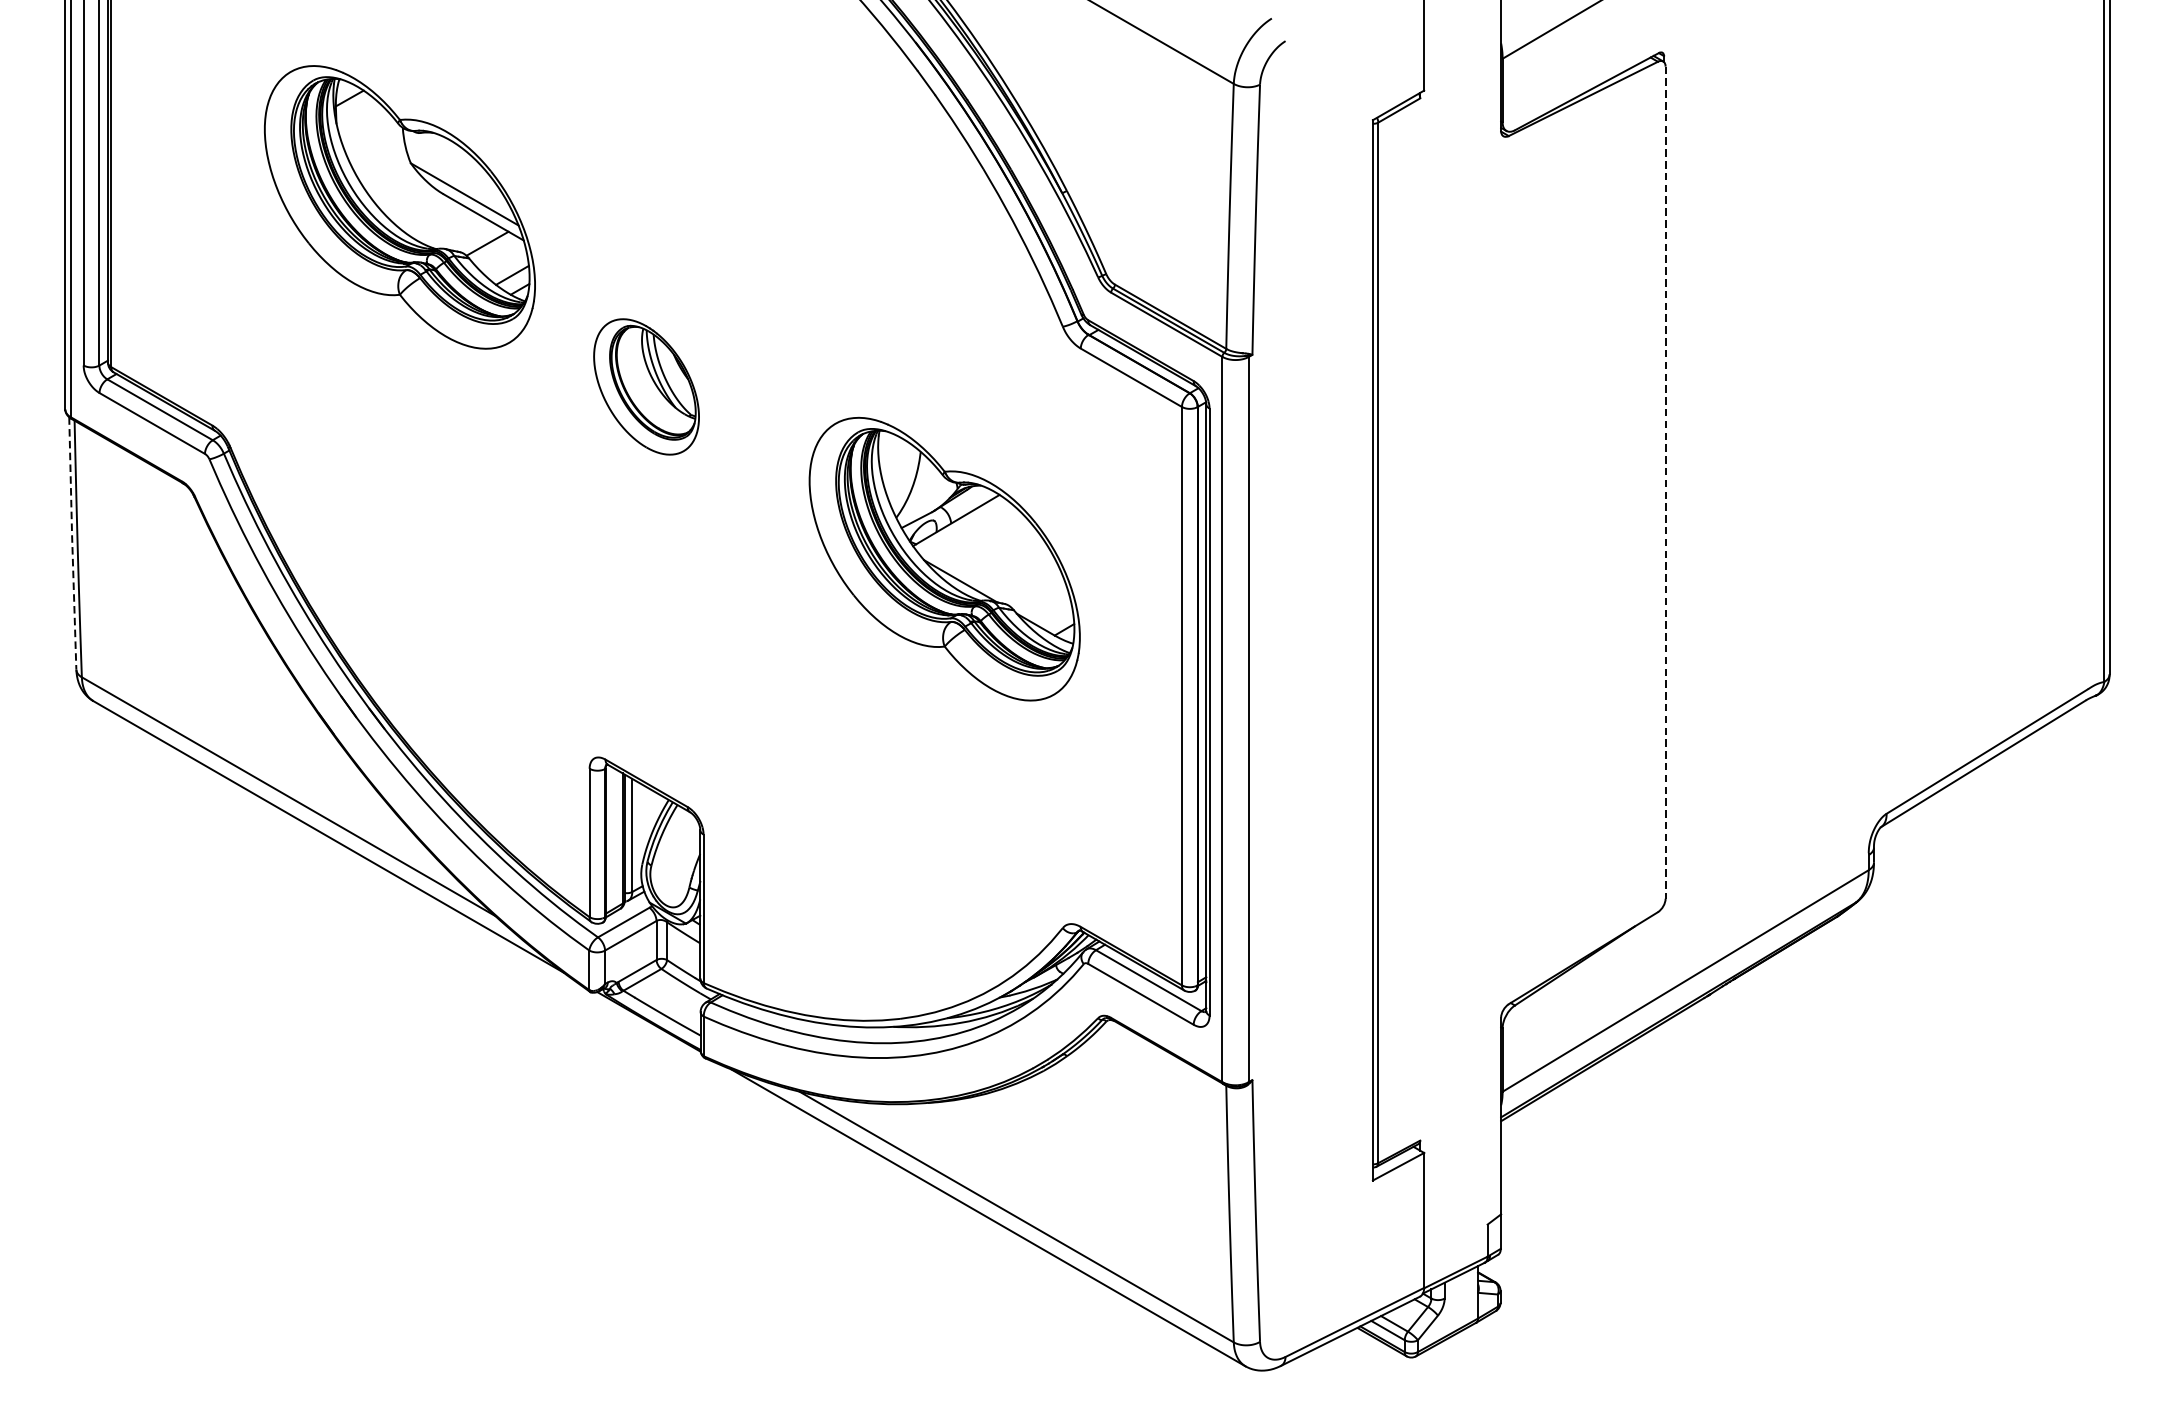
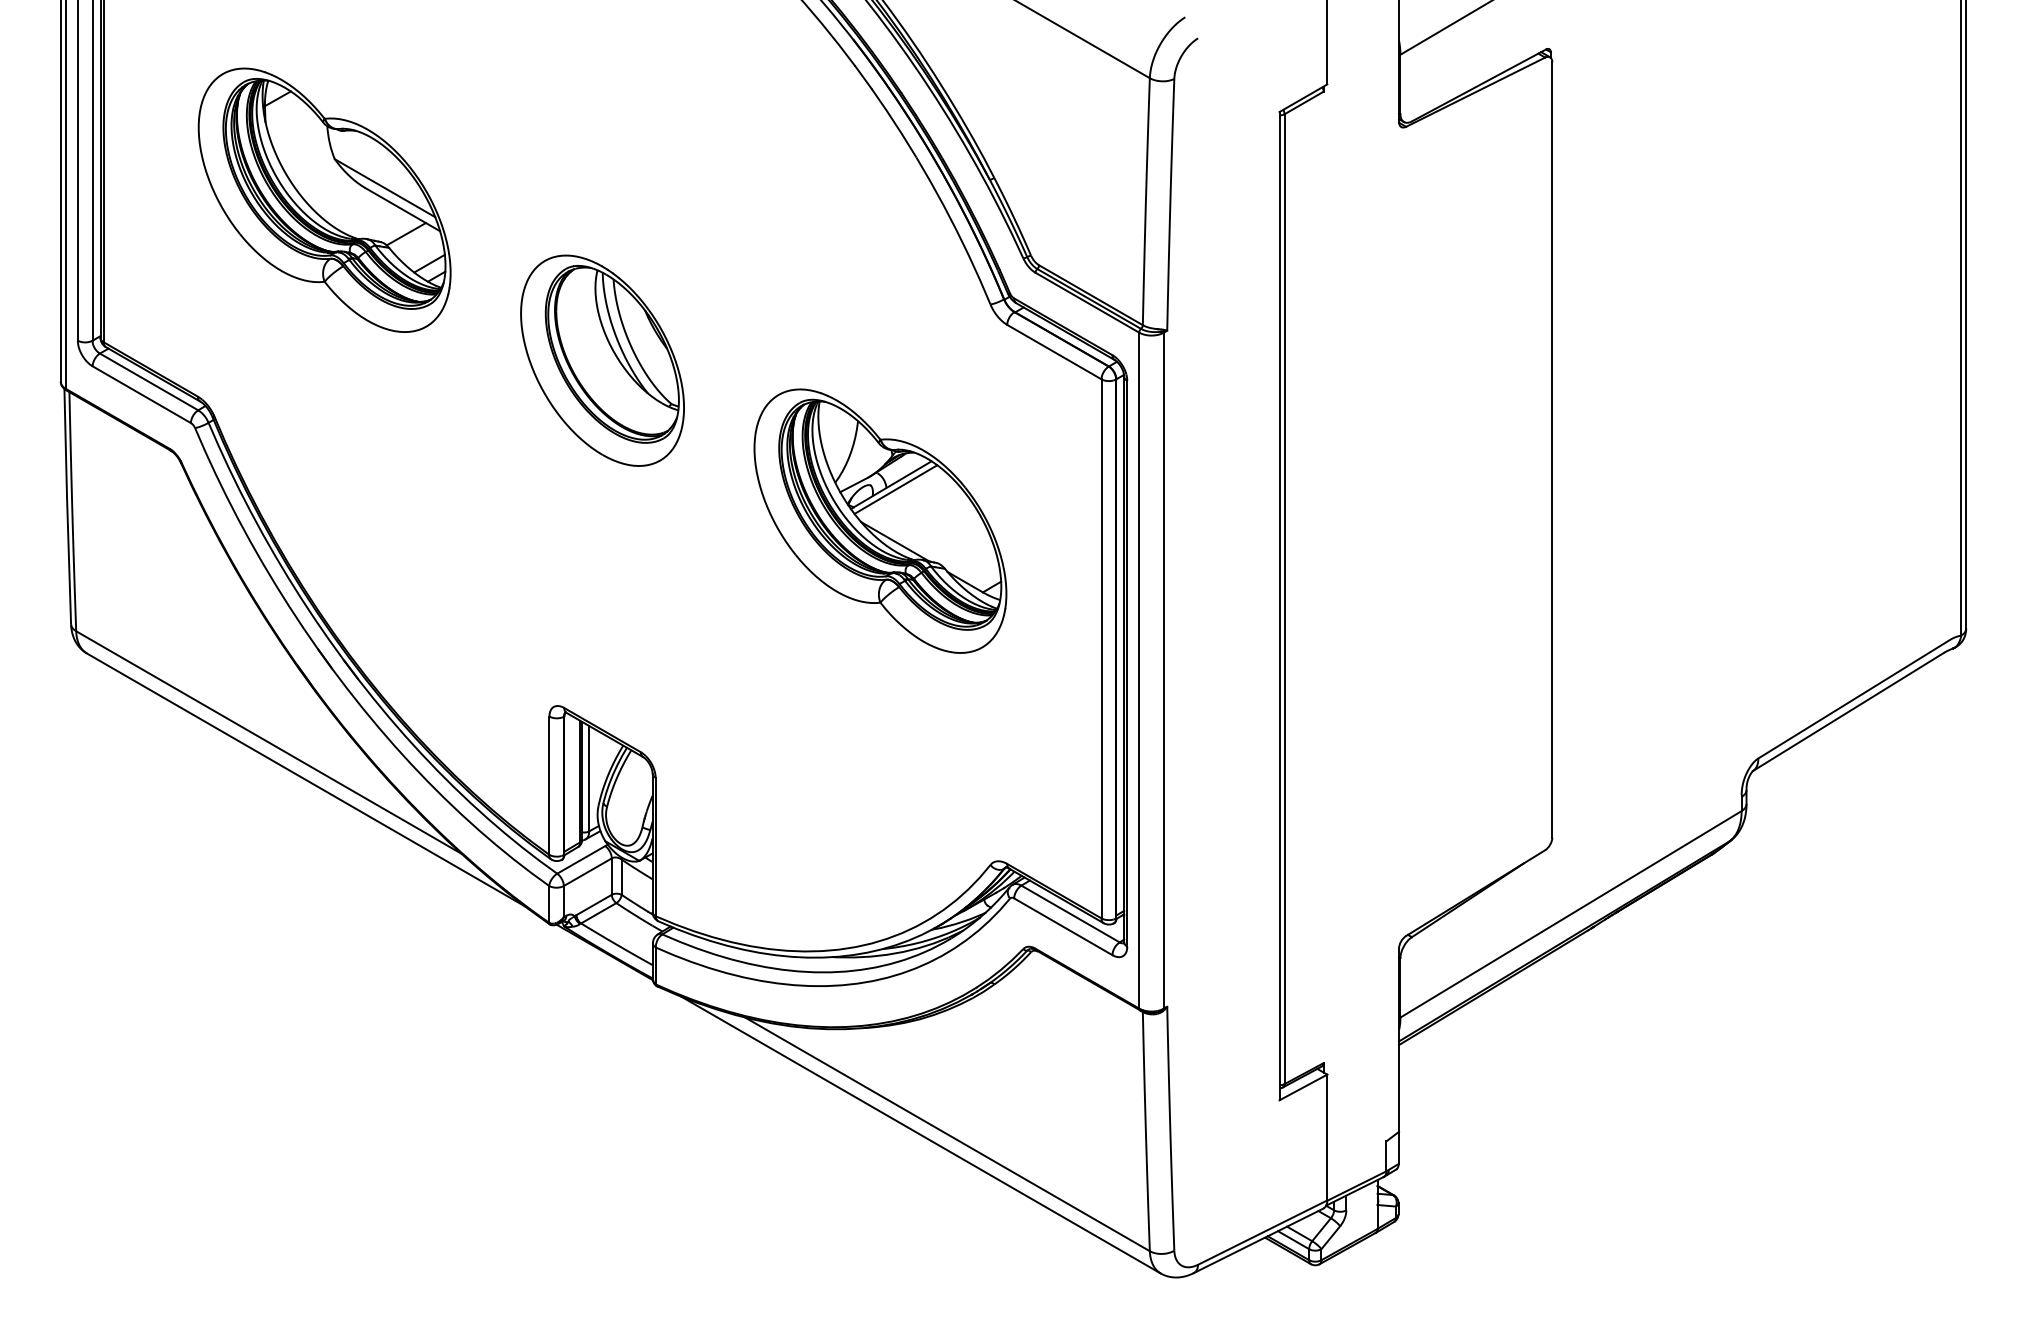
part: (399, 206) -> (324, 199), moved
part: (646, 386) -> (602, 360), size x1.67
line: (1665, 482) -> (1552, 449), dashed -> solid
line: (960, 525) -> (895, 489), added
line: (72, 543) -> (67, 506), dashed -> solid

